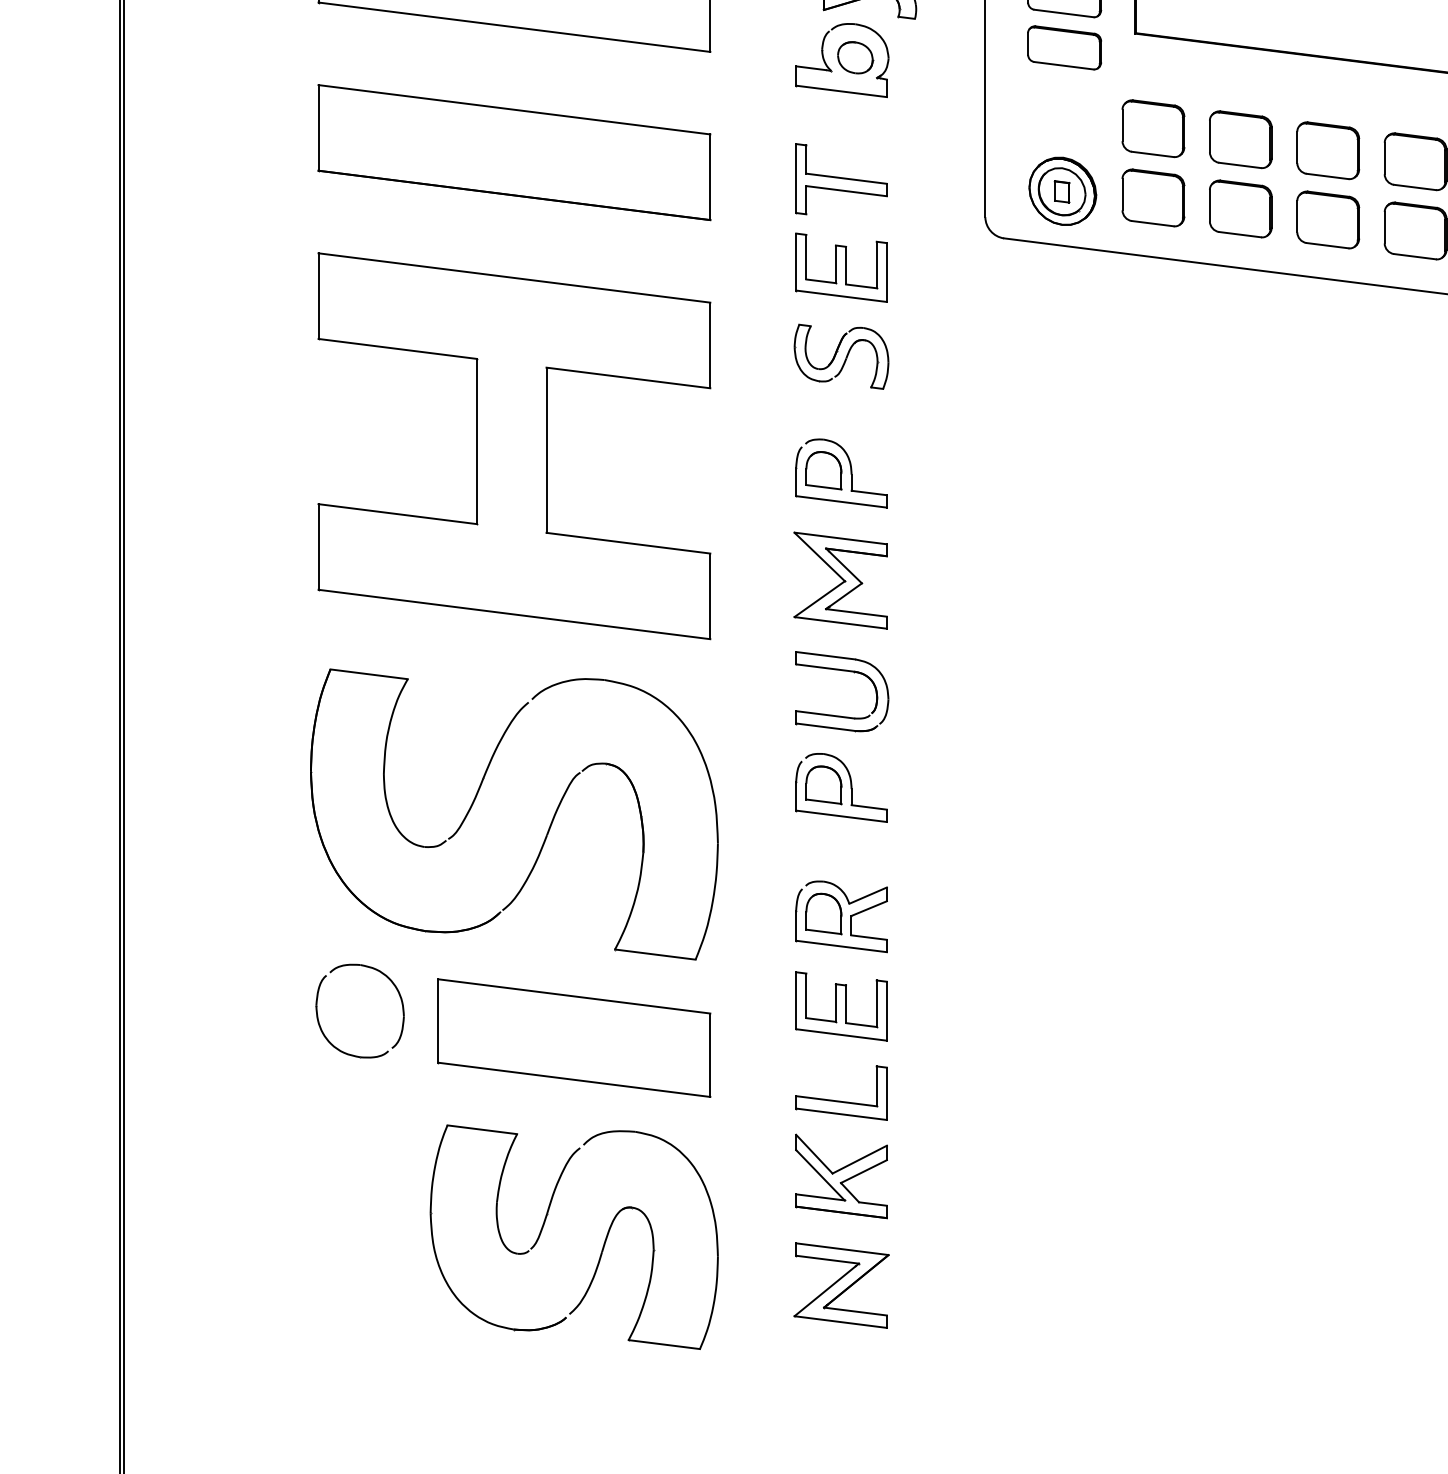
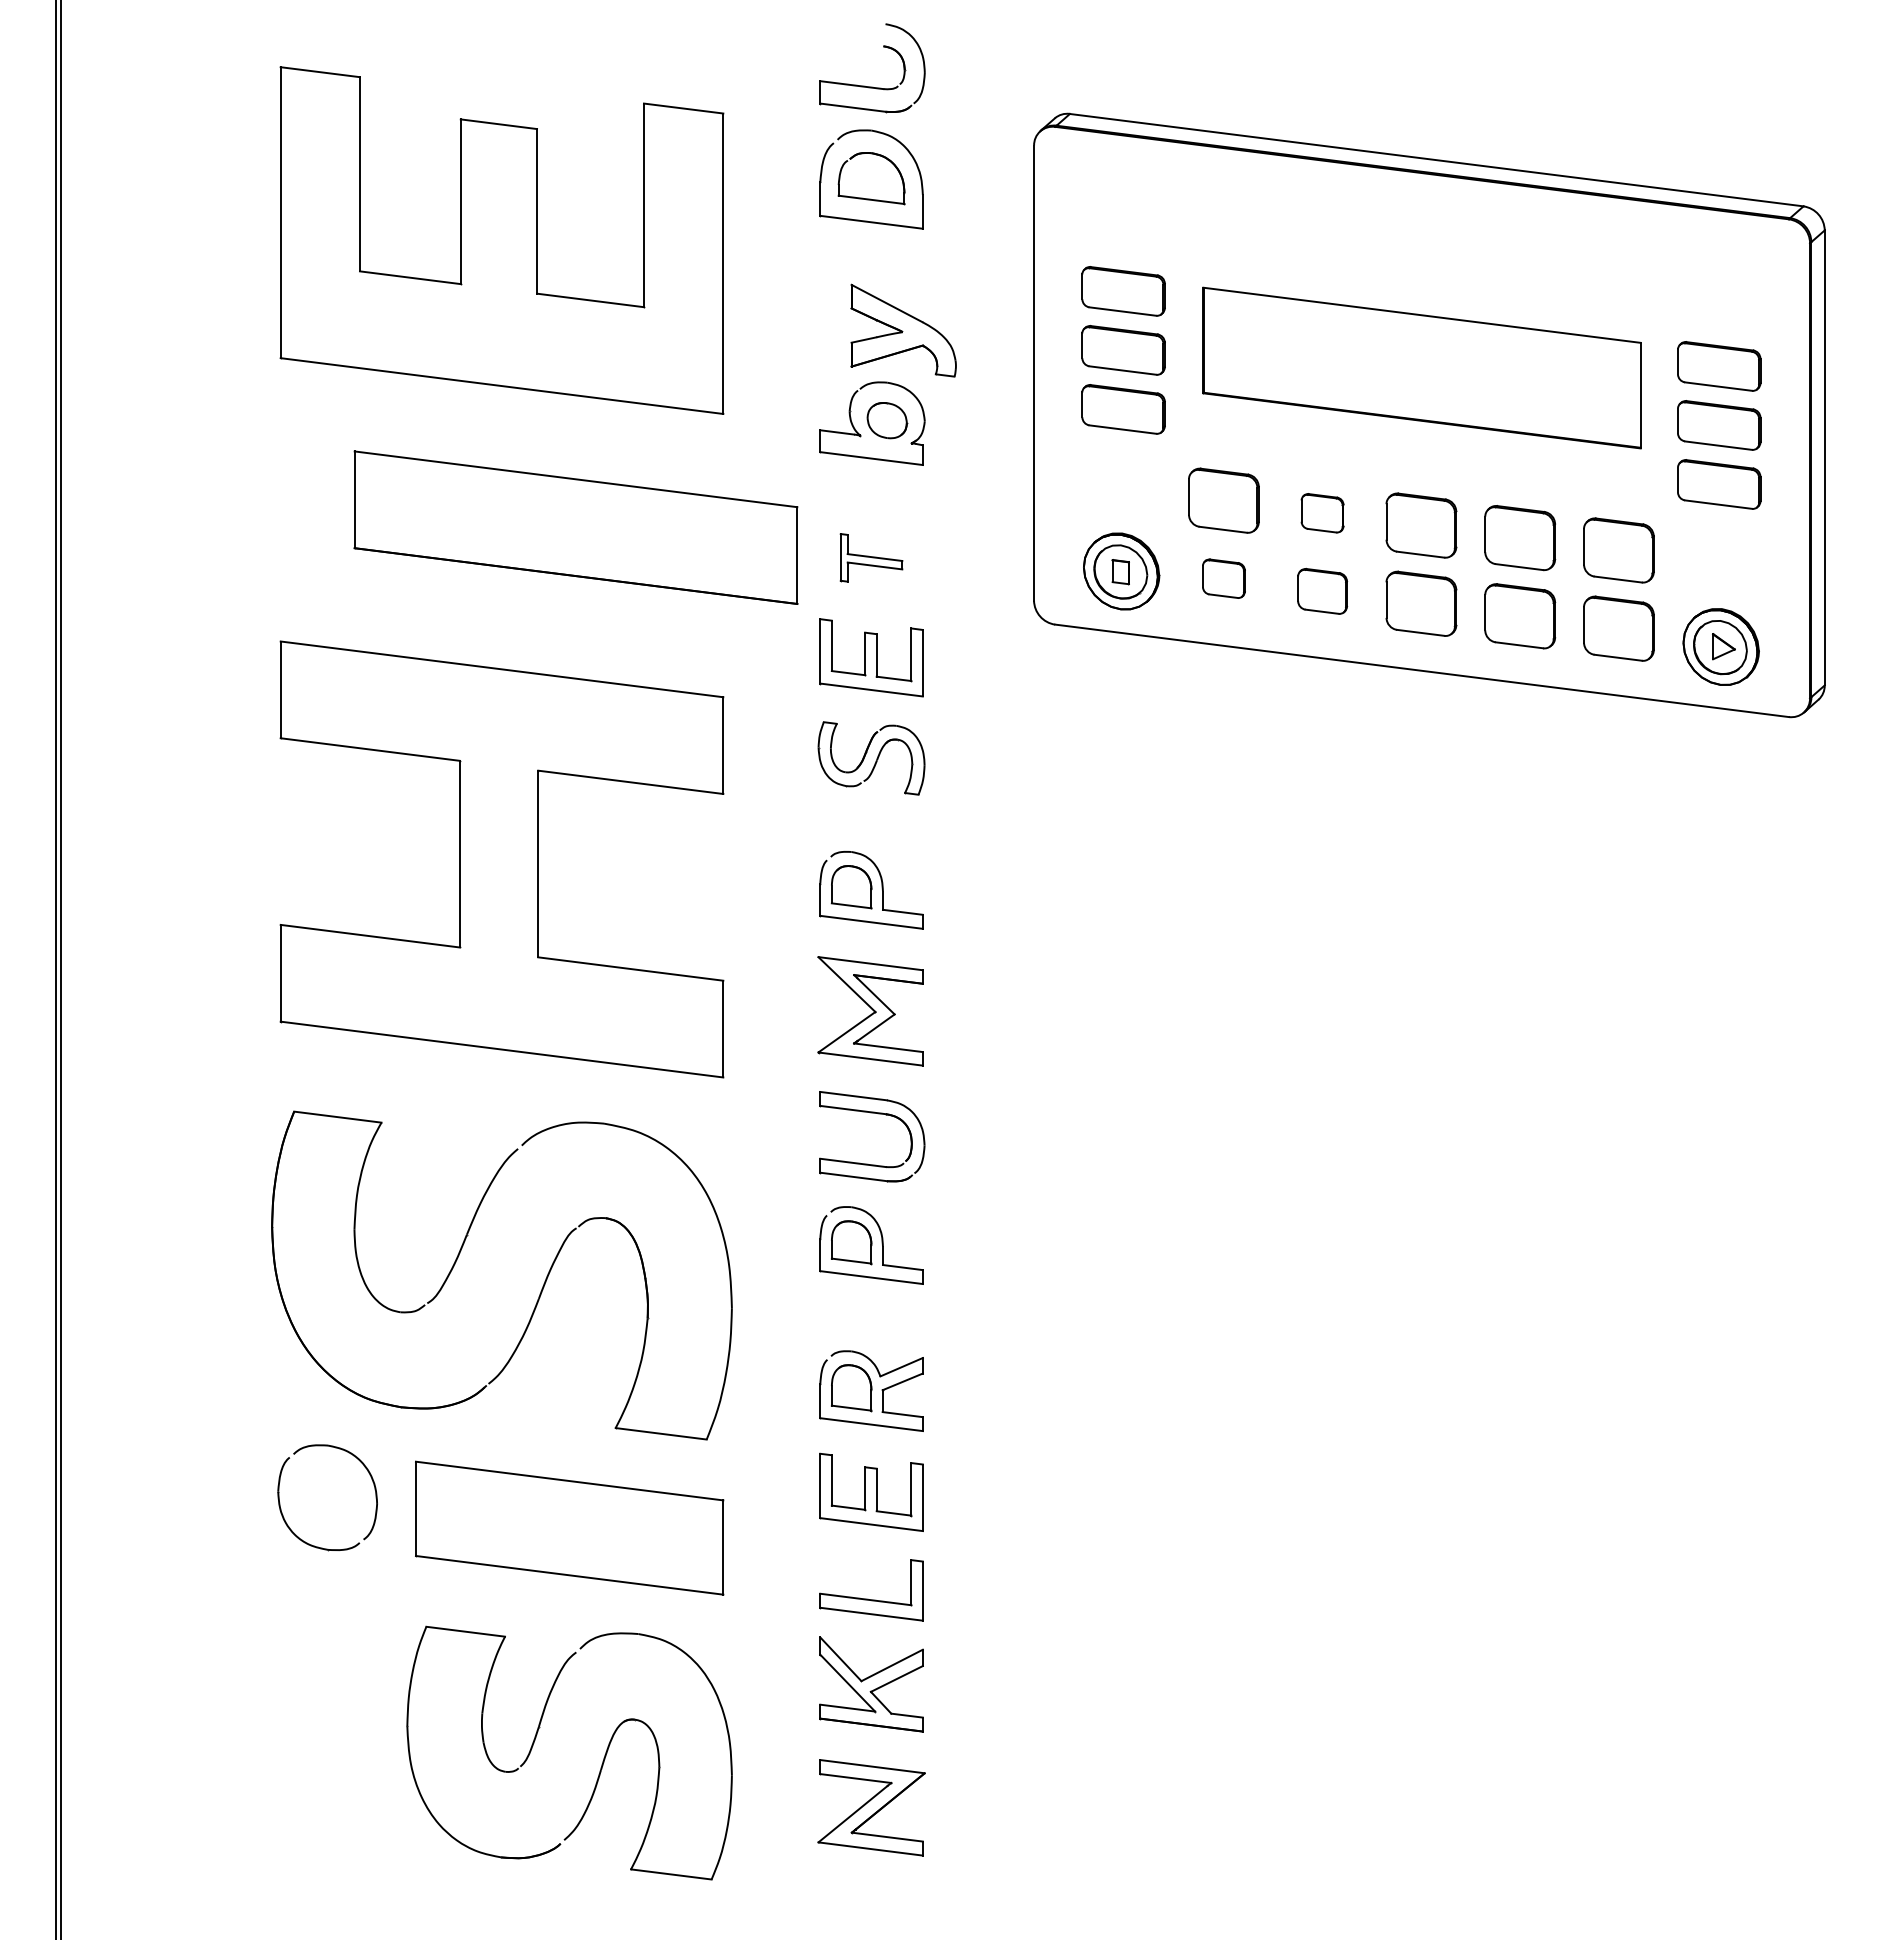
part: (1240, 140) -> (1322, 513), size x0.6
part: (513, 152) -> (575, 527), moved
part: (841, 178) -> (871, 557), size x0.6
part: (1153, 197) -> (1223, 578), size x0.6
part: (1240, 209) -> (1322, 591), size x0.7

